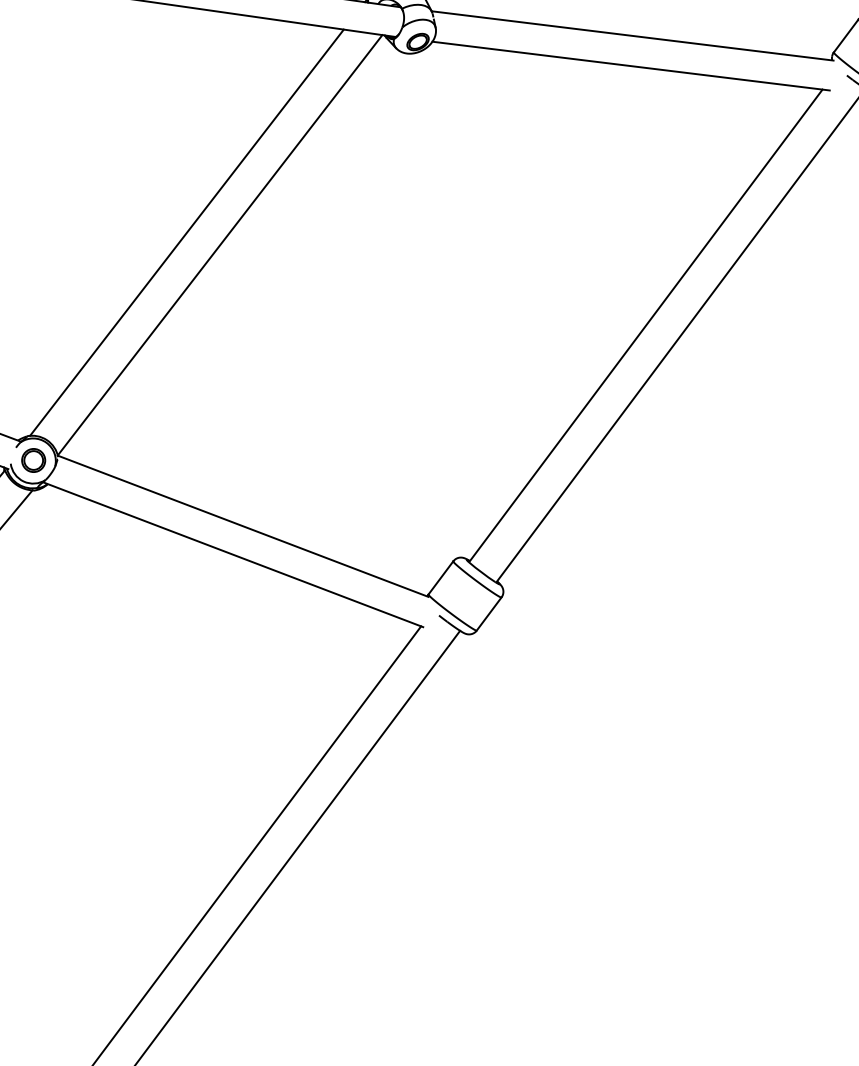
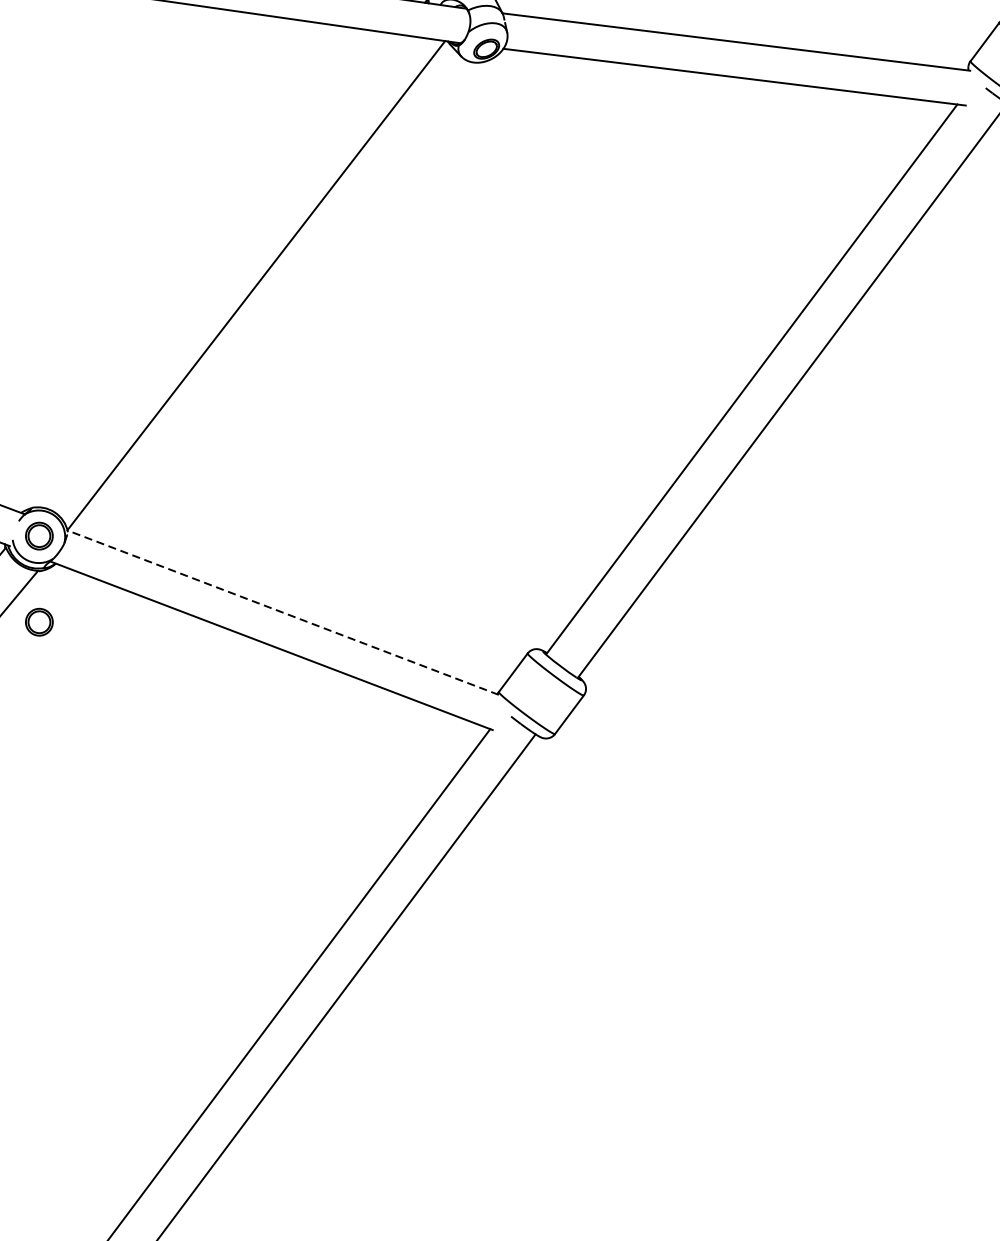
line: (186, 232) -> (217, 270), removed
line: (242, 526) -> (282, 612), solid -> dashed
part: (33, 534) -> (39, 622), added

